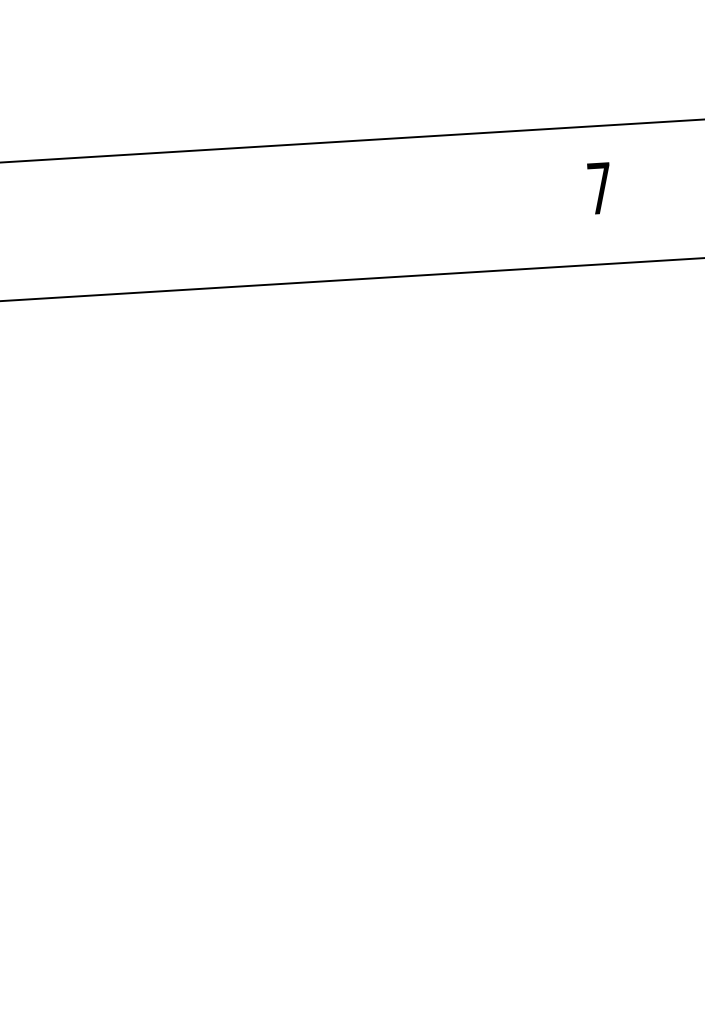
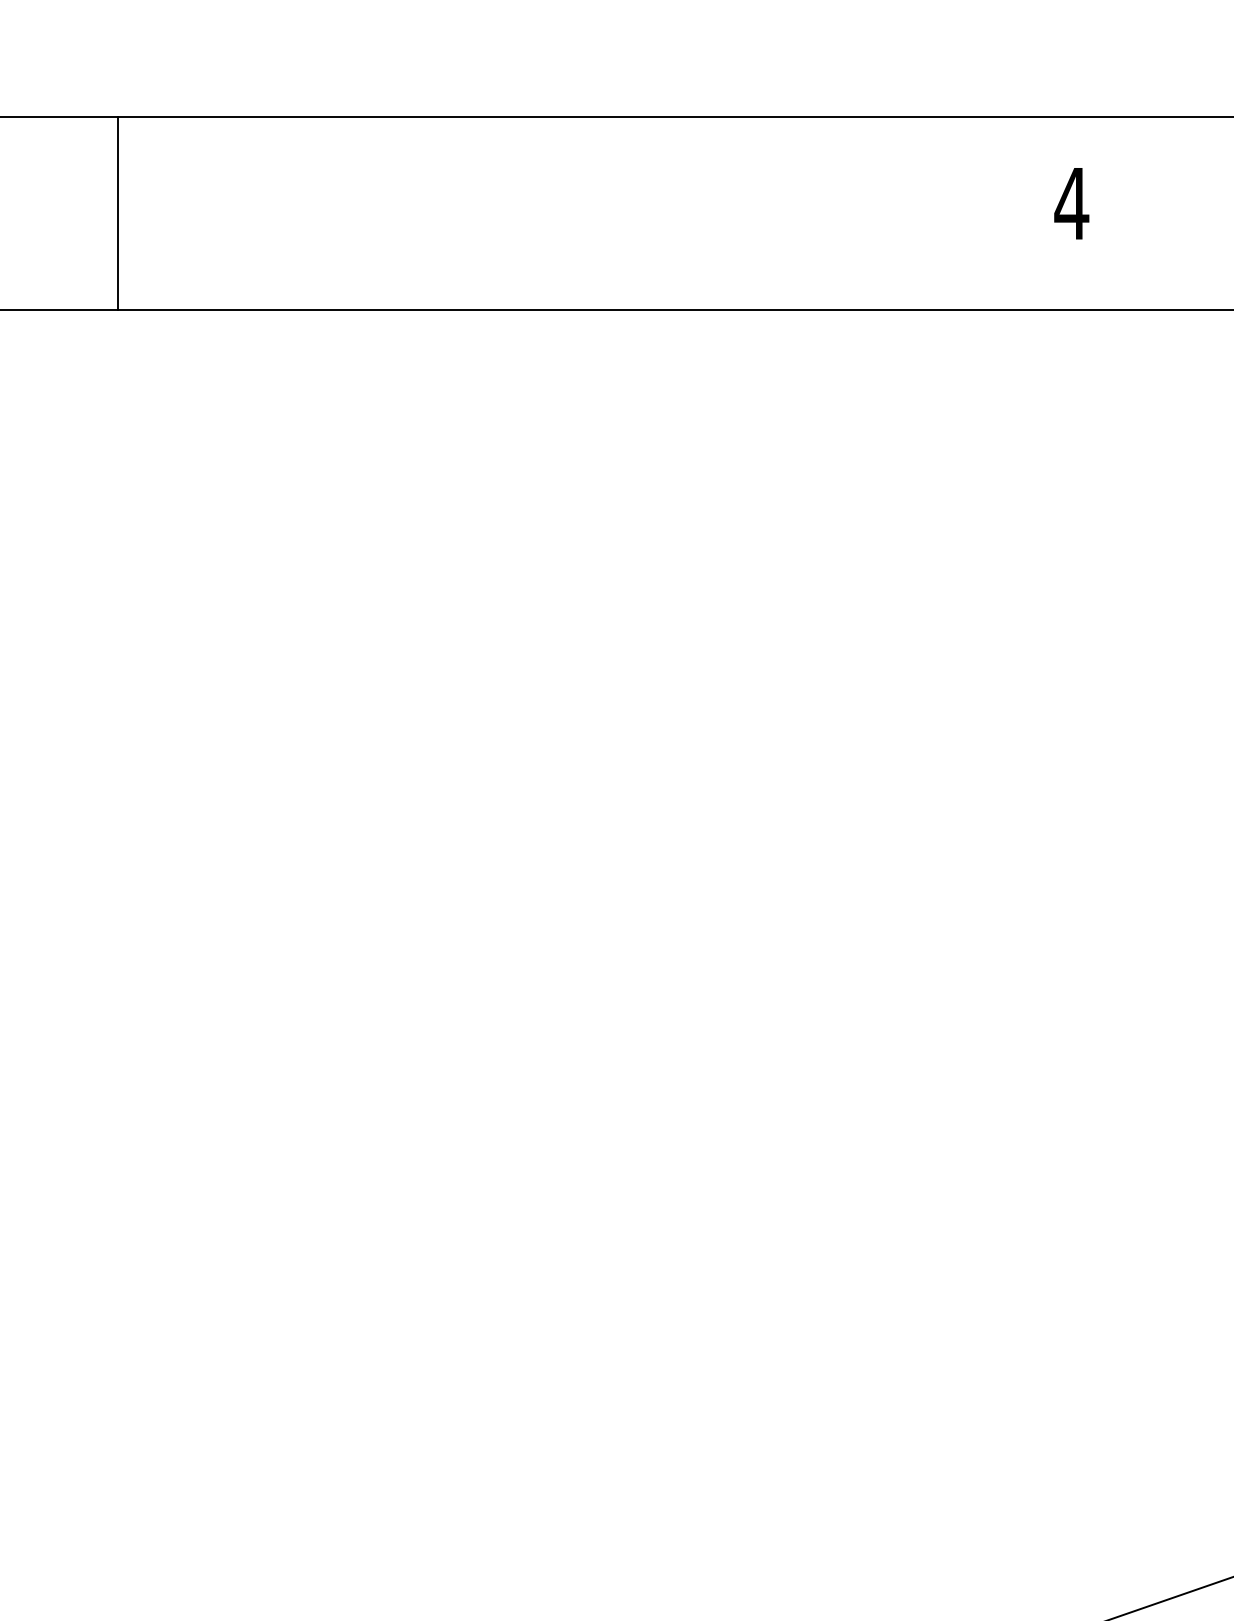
text: (599, 188) -> (1071, 203), 7 -> 4

